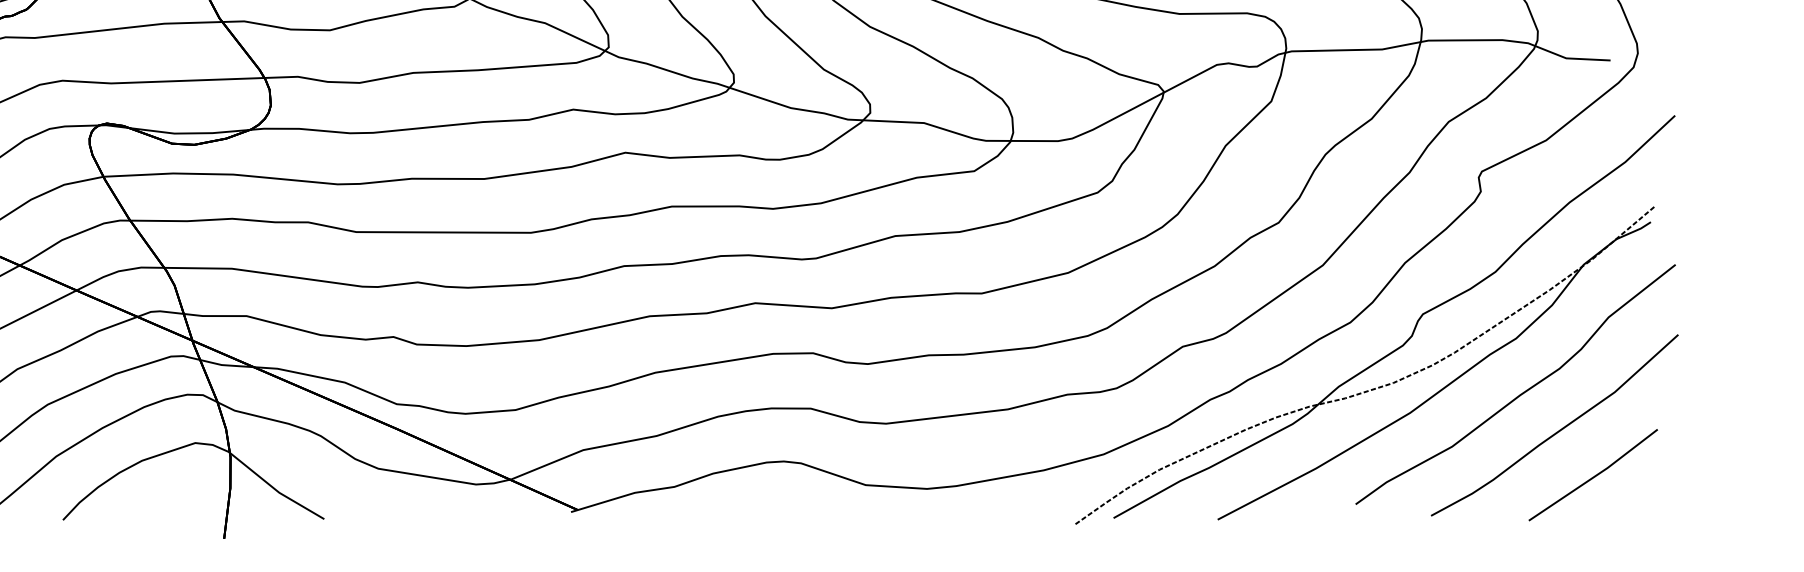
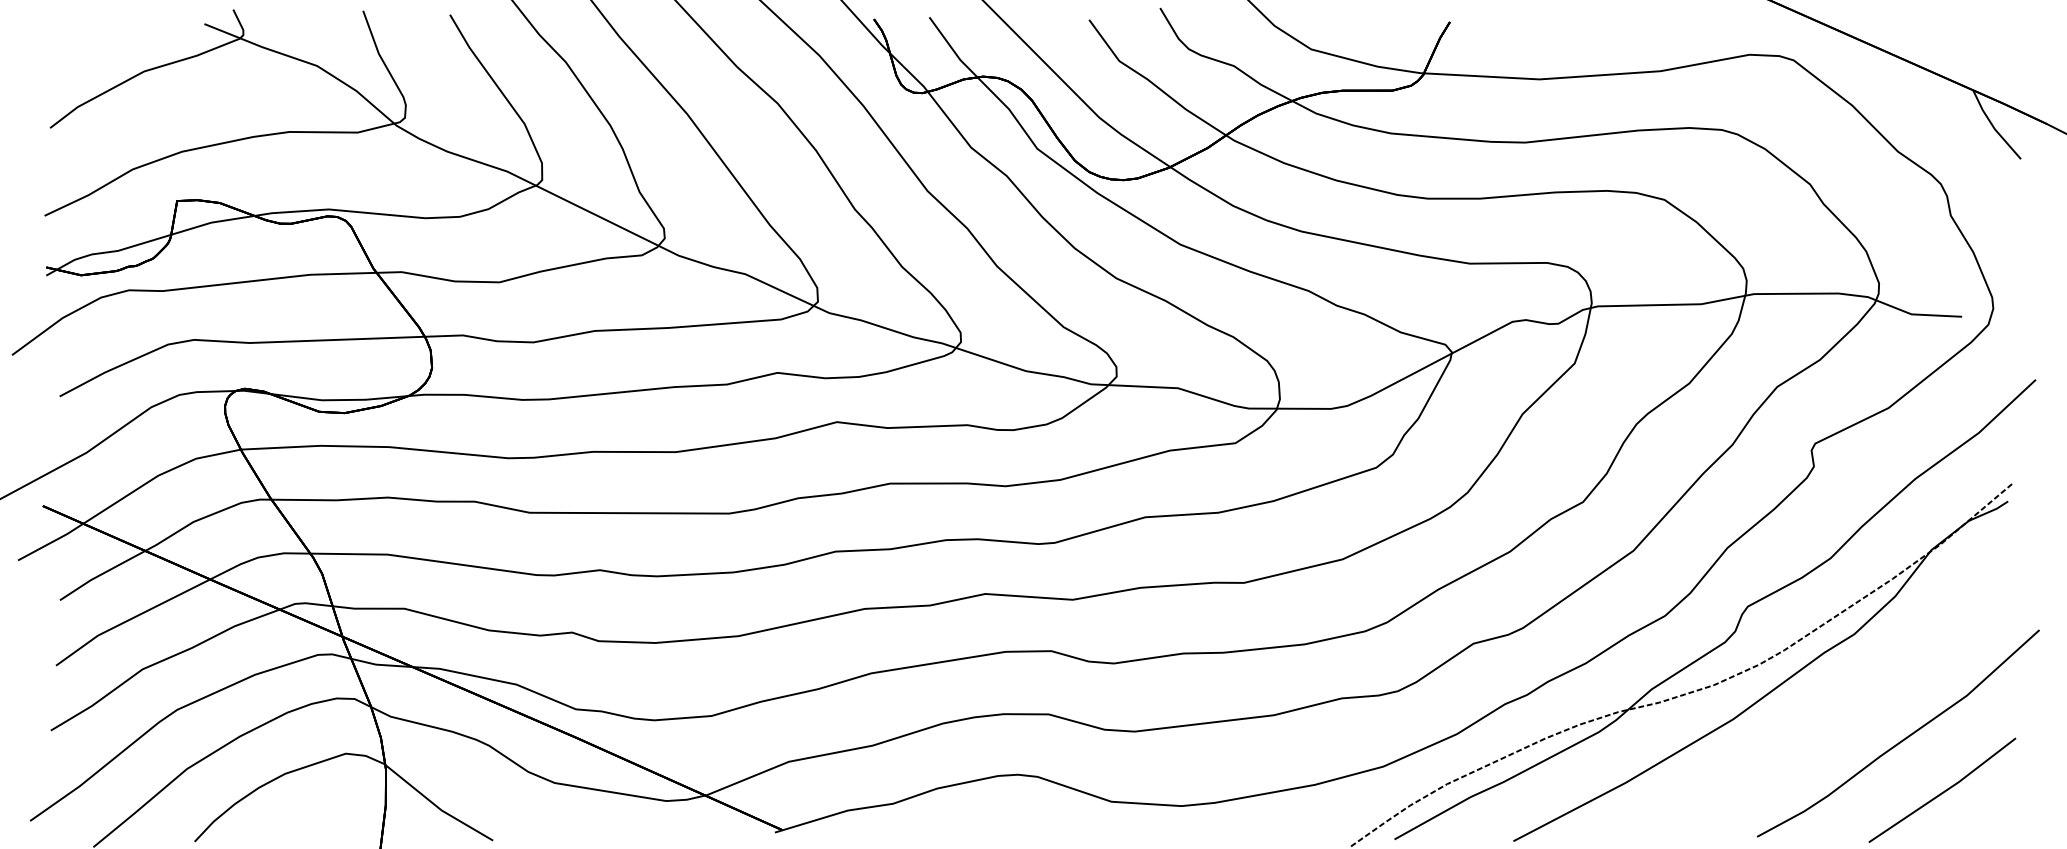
curve: (1521, 392) -> (1860, 696), removed

